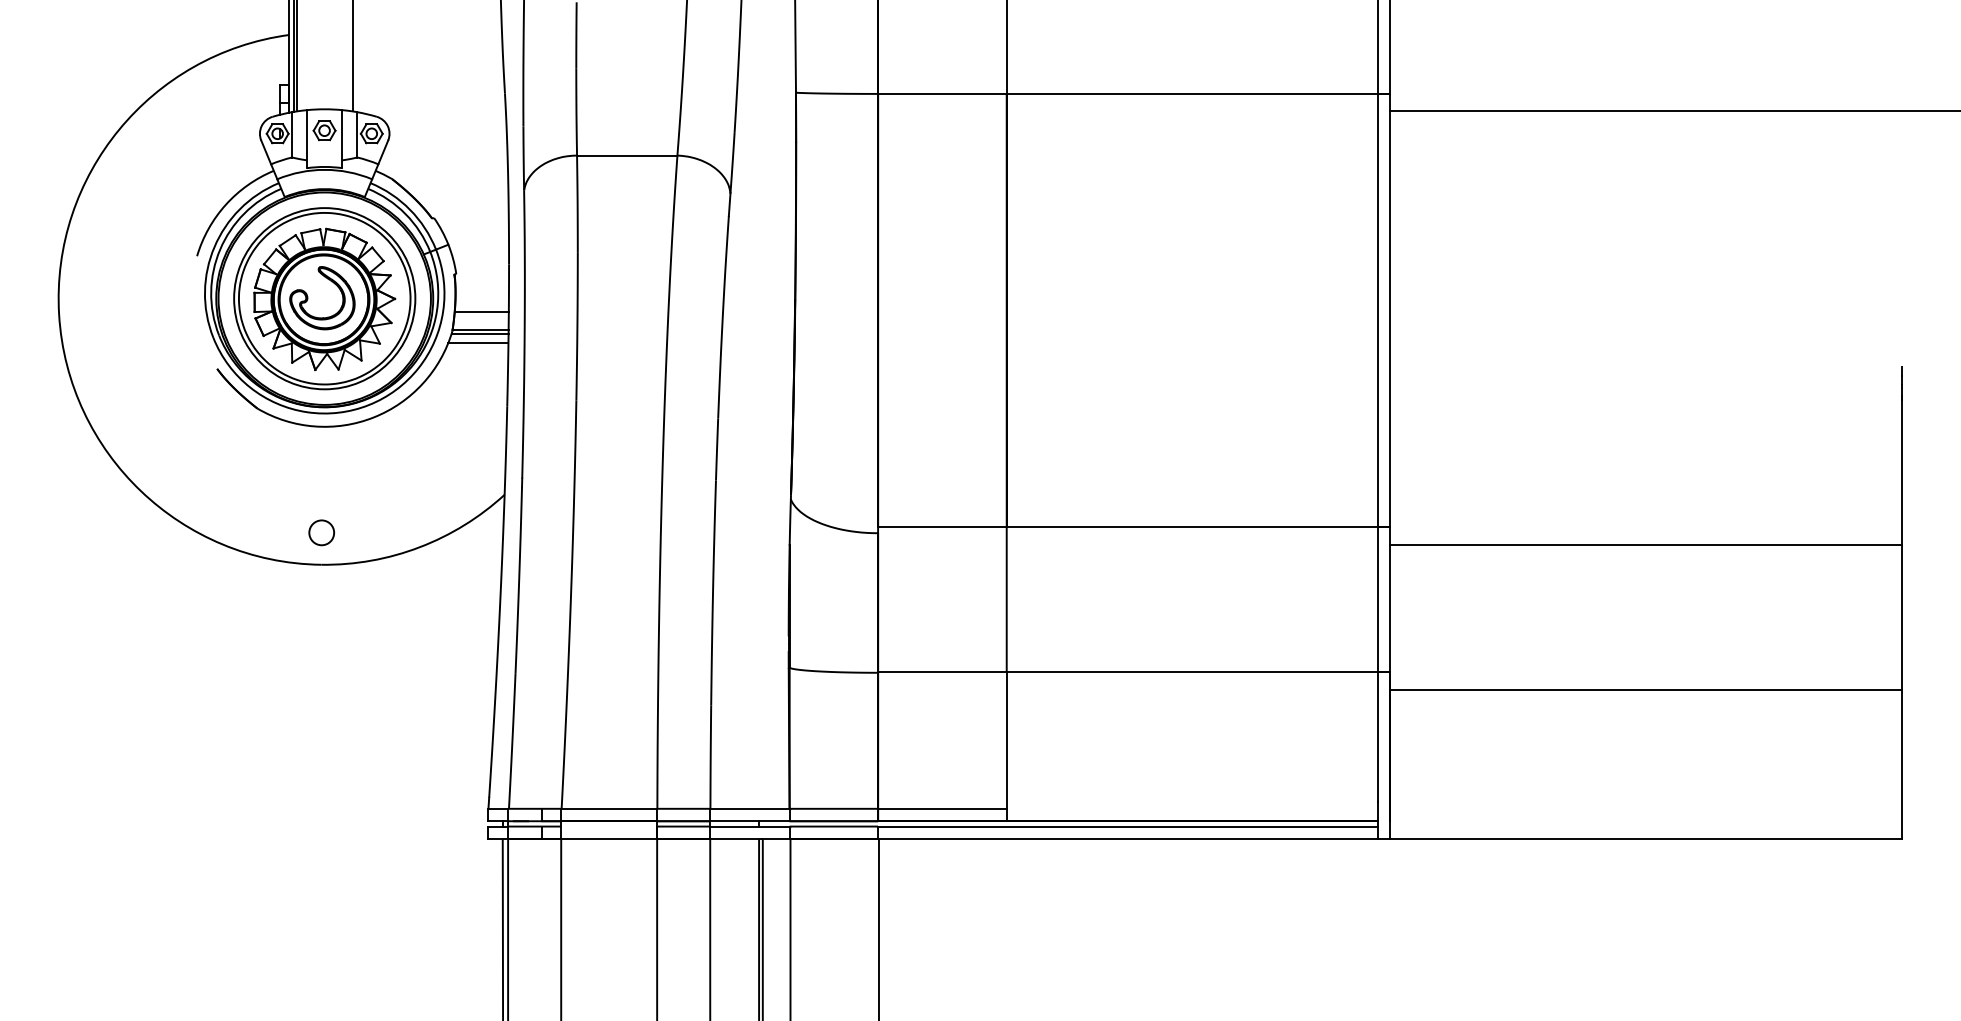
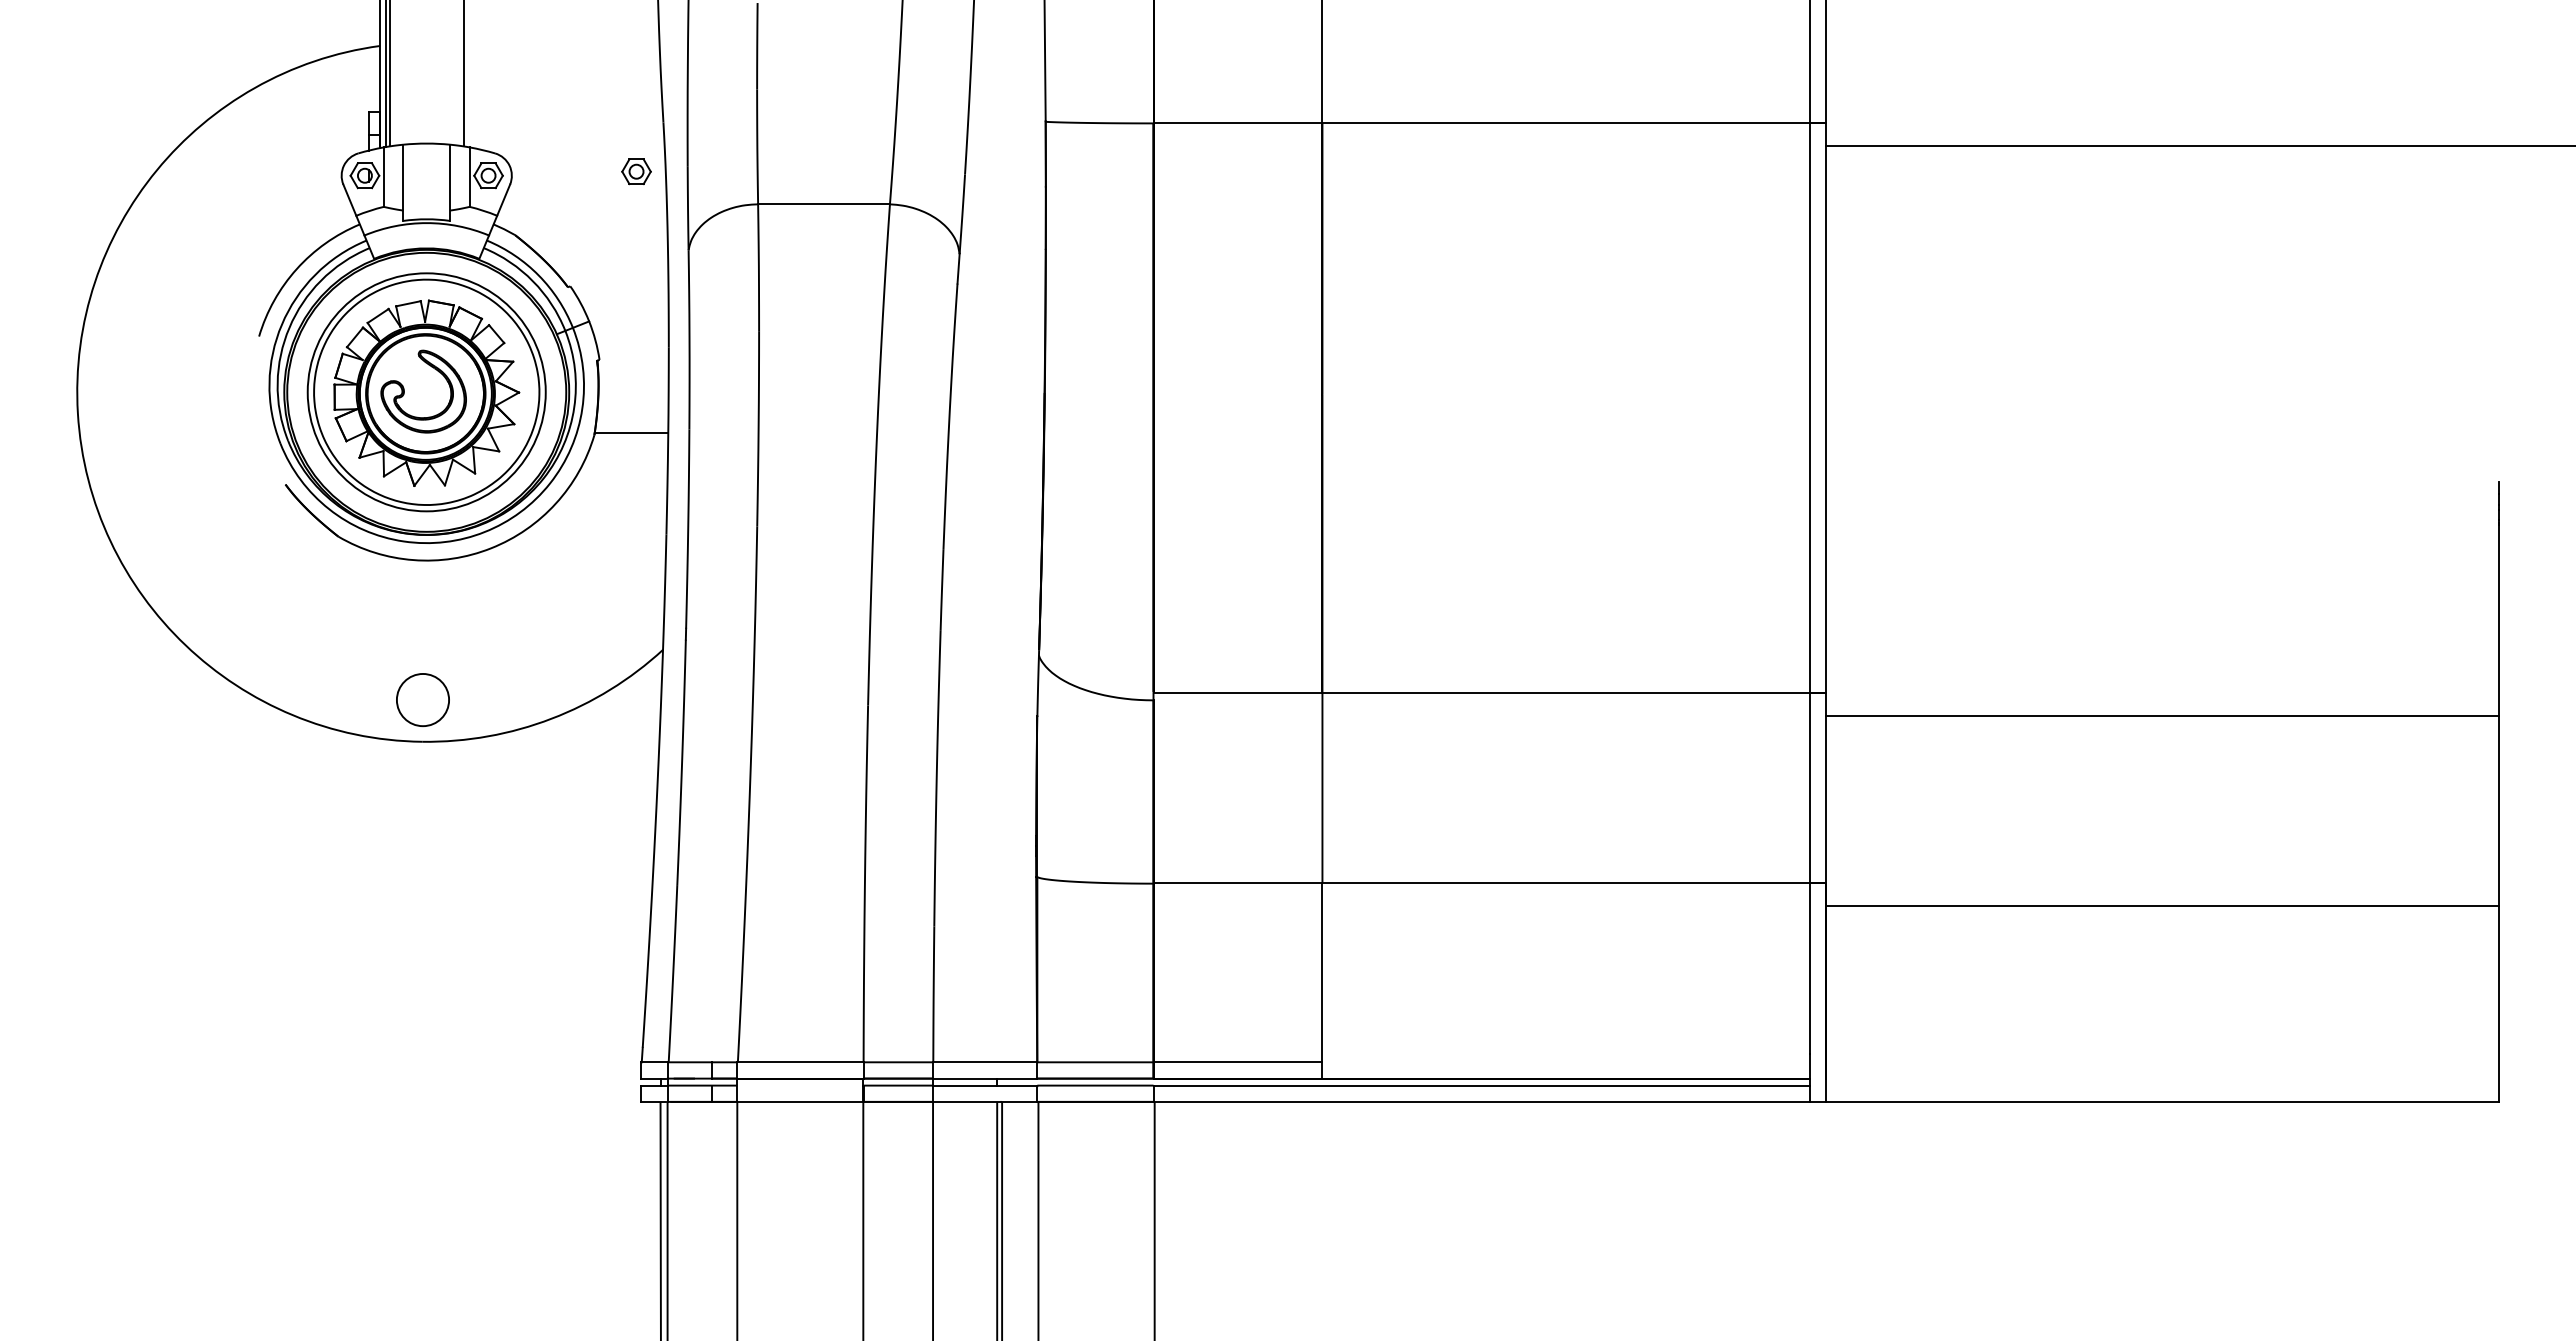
part: (324, 130) -> (636, 171), moved
line: (481, 311) -> (632, 409), removed
line: (479, 333) -> (630, 438), removed
line: (478, 342) -> (628, 450), removed
circle: (321, 532) -> (422, 699), size x1.6

